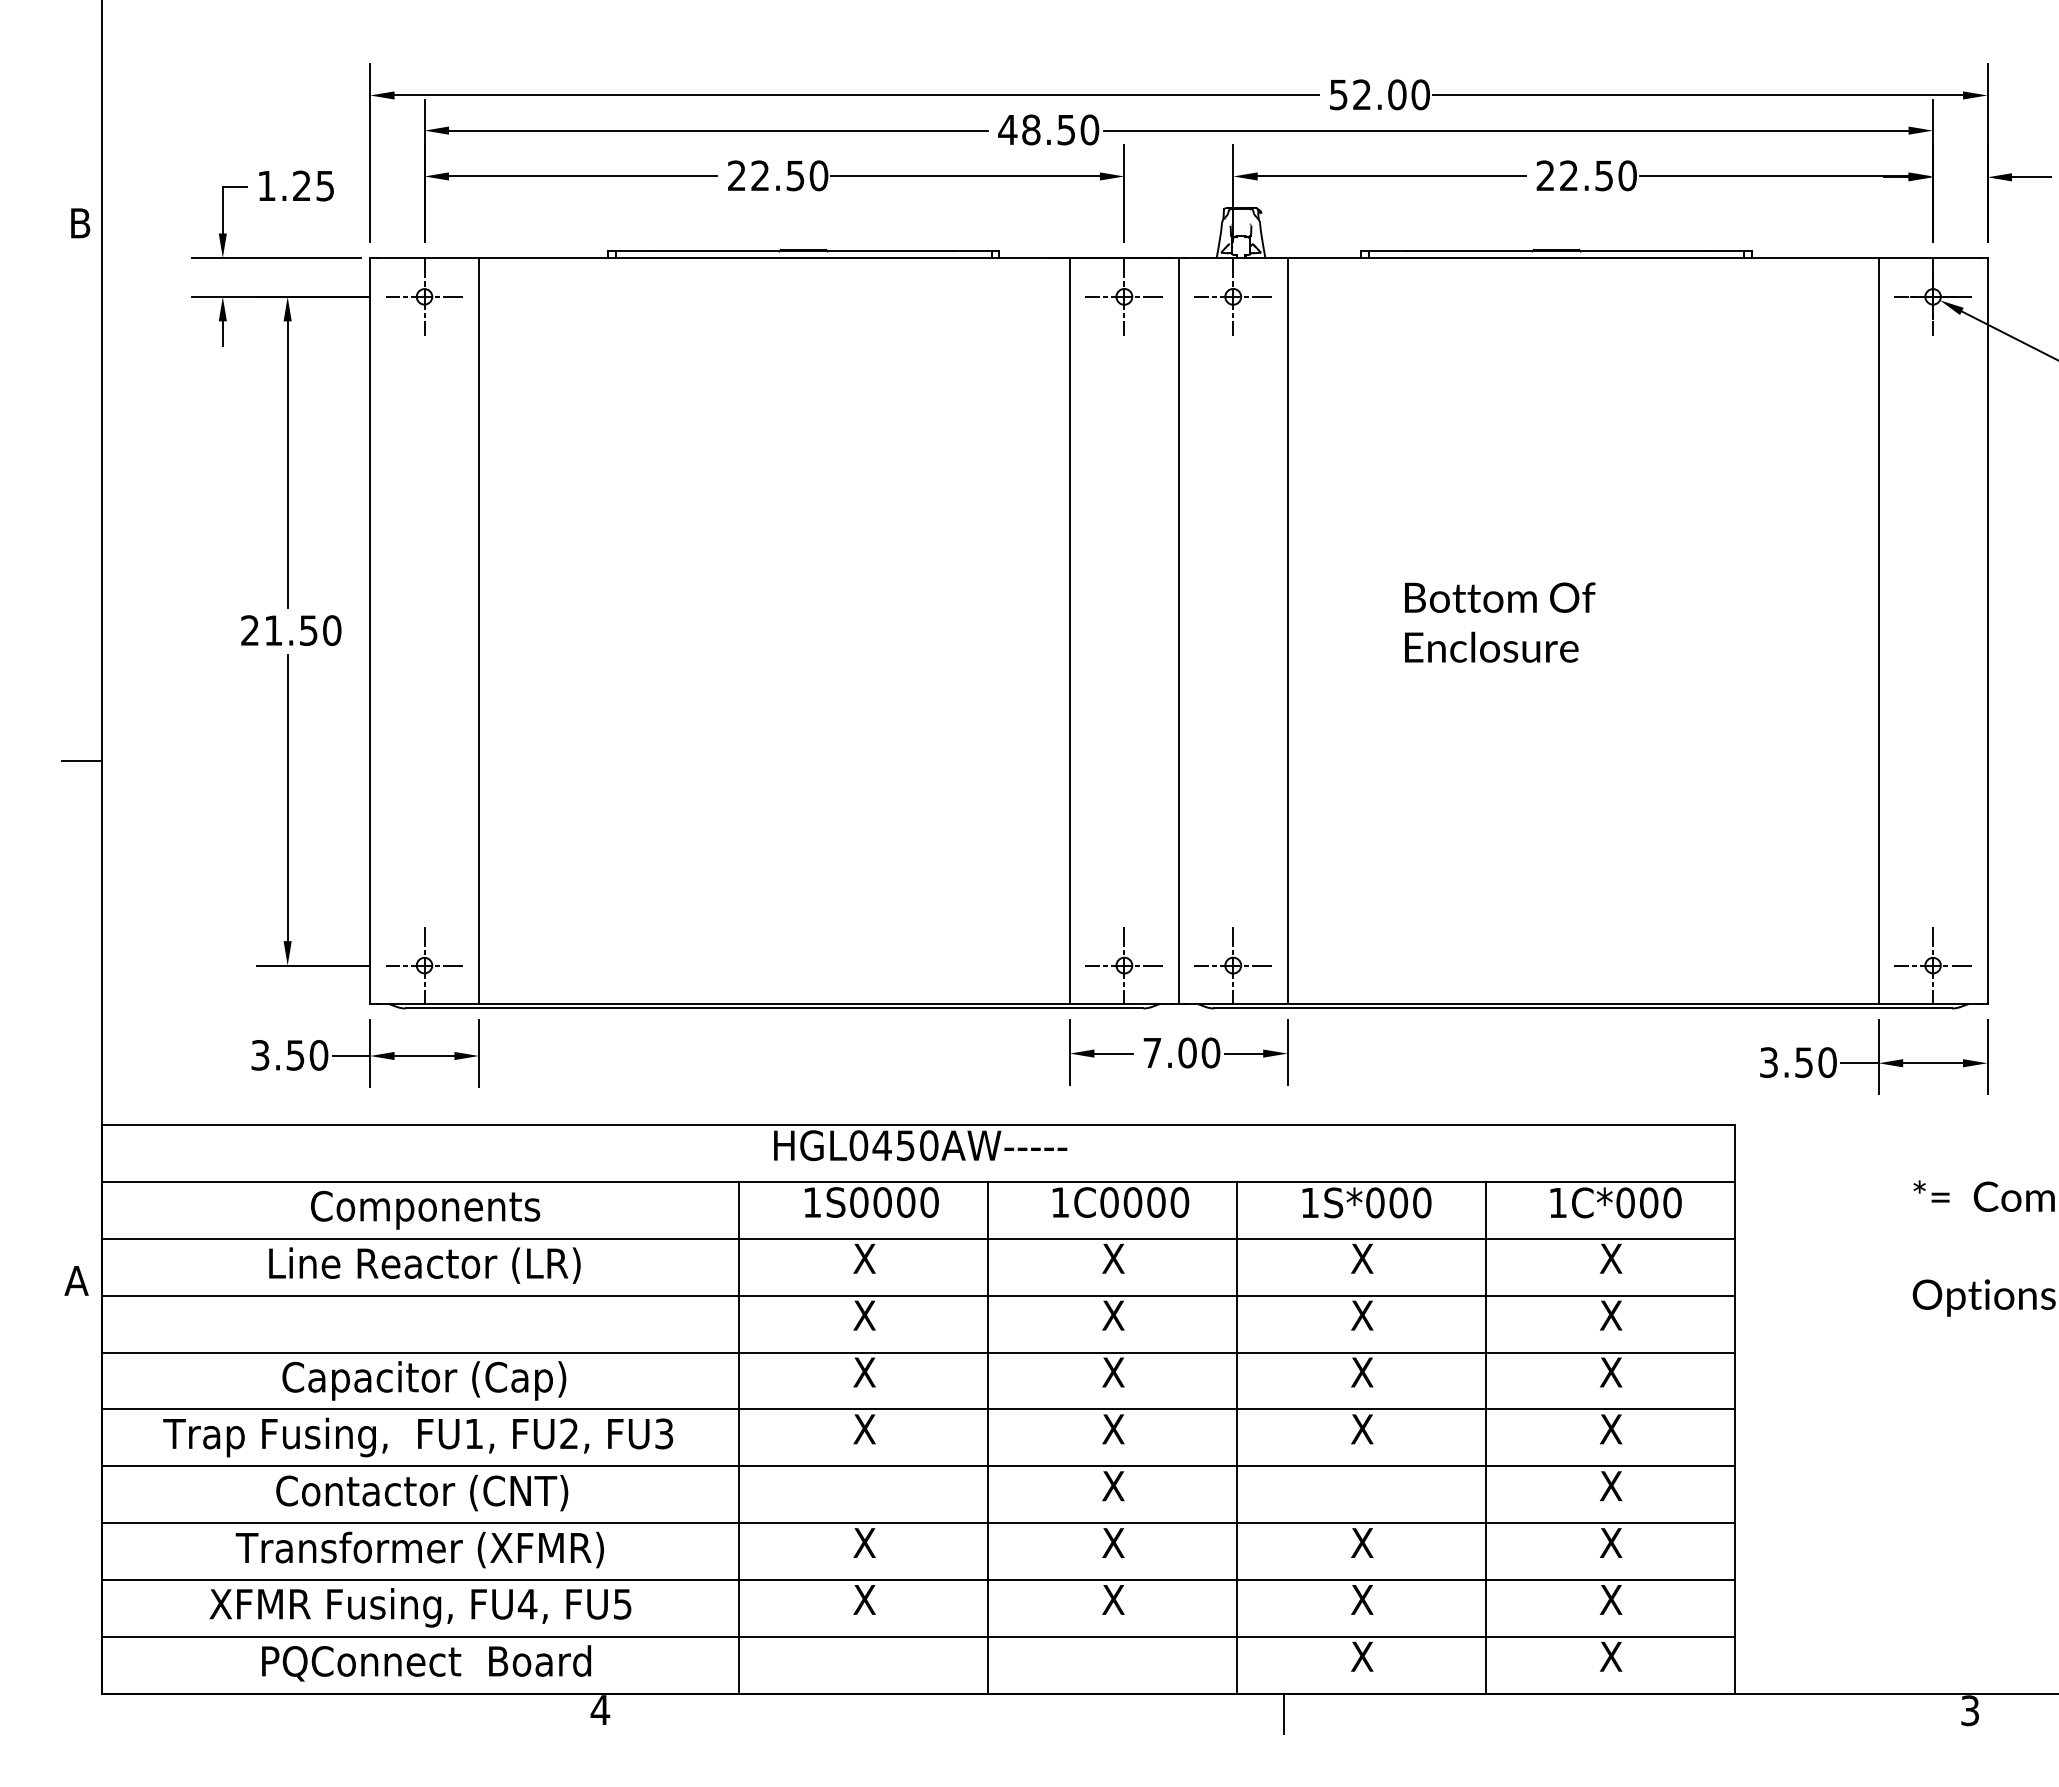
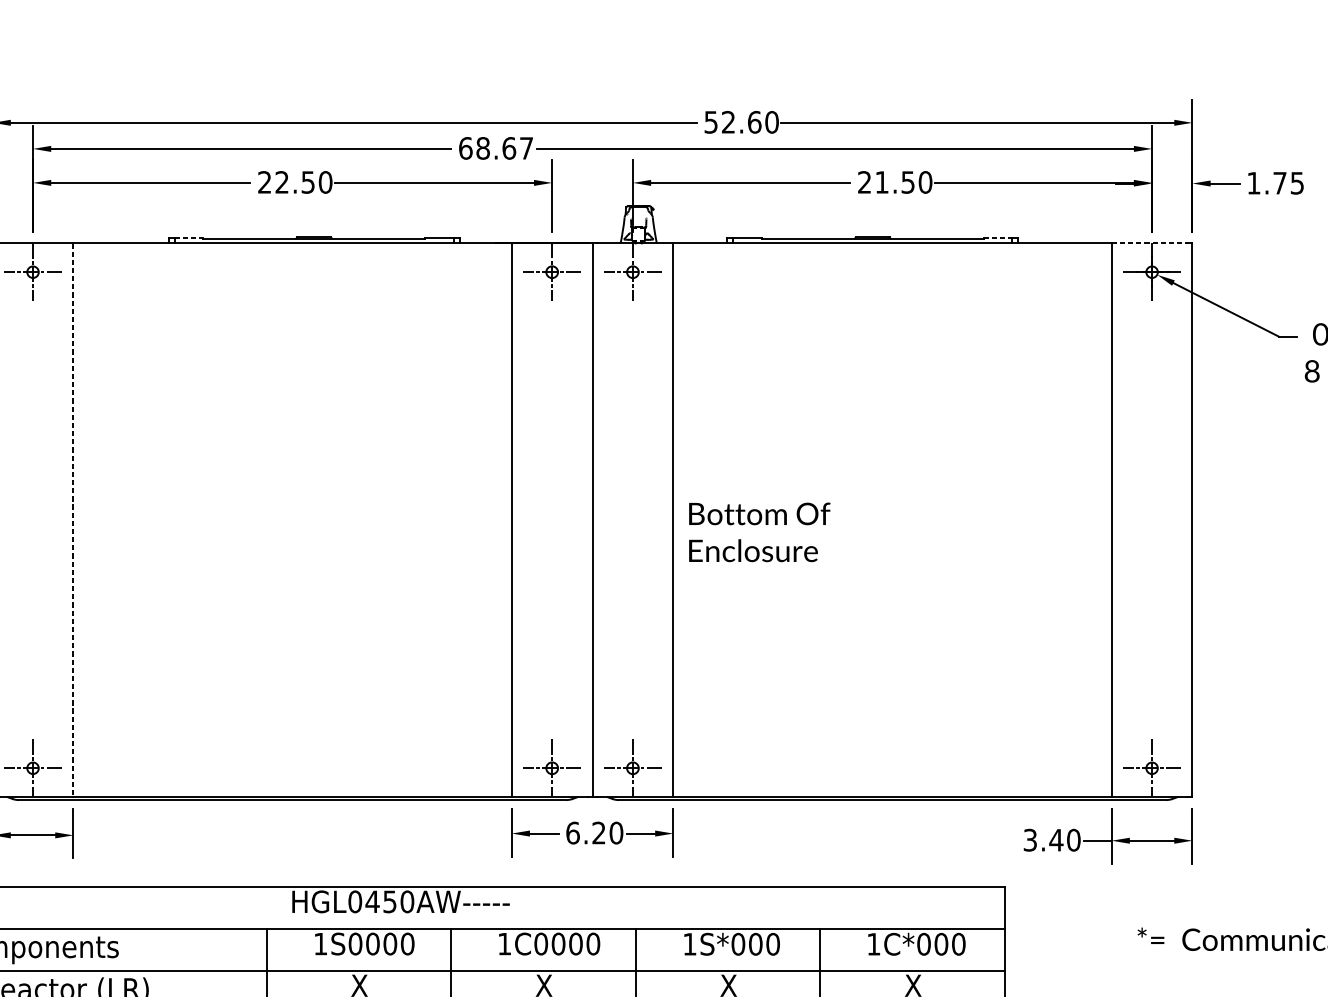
text: (1397, 94) -> (754, 122), 52.00 -> 52.60
text: (1048, 129) -> (495, 148), 48.50 -> 68.67
text: (1568, 175) -> (881, 182), 22.50 -> 21.50
line: (635, 251) -> (189, 238), solid -> dashed
line: (1725, 251) -> (998, 238), solid -> dashed
line: (1930, 257) -> (1150, 243), solid -> dashed
text: (1500, 622) -> (759, 532), moved
line: (478, 631) -> (73, 520), solid -> dashed
text: (1169, 1052) -> (585, 832), 7.00 -> 6.20
text: (1803, 1062) -> (1055, 840), 3.50 -> 3.40

